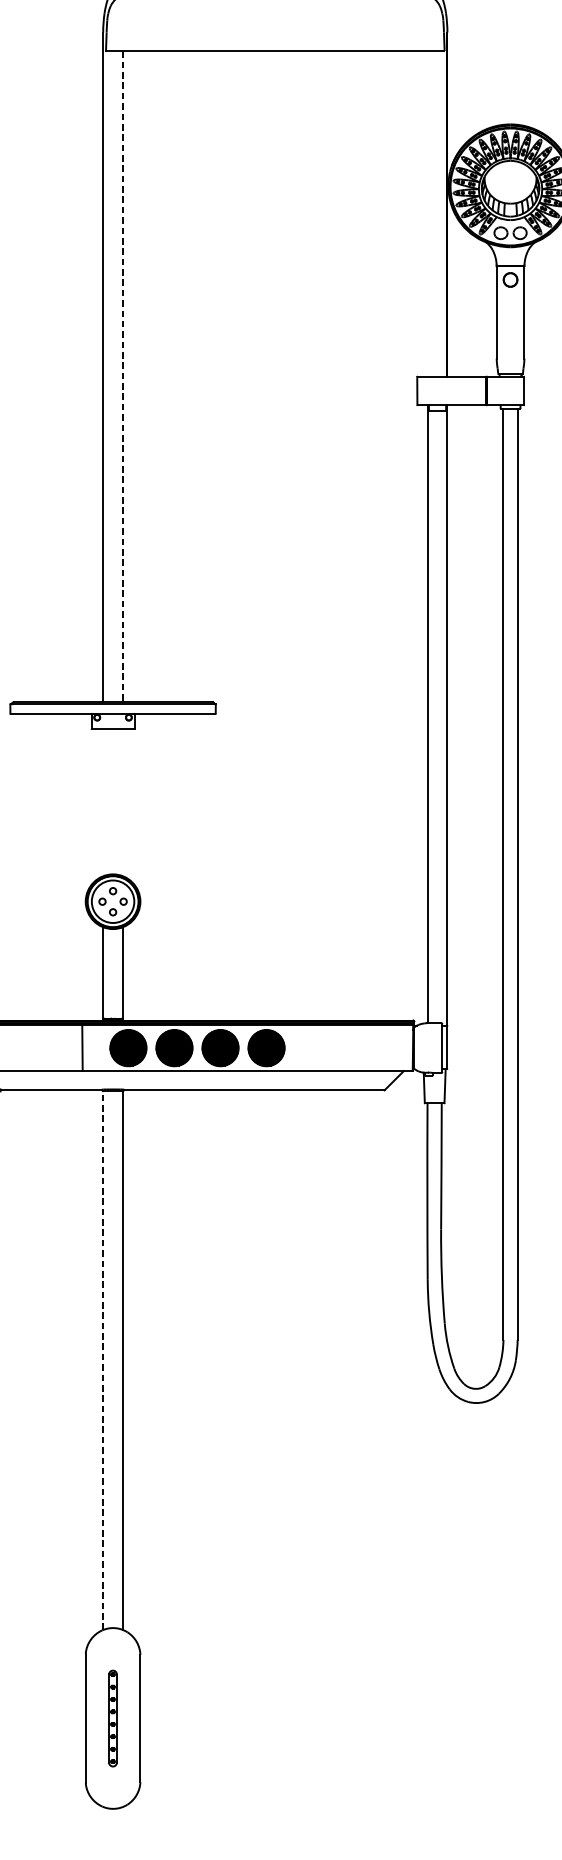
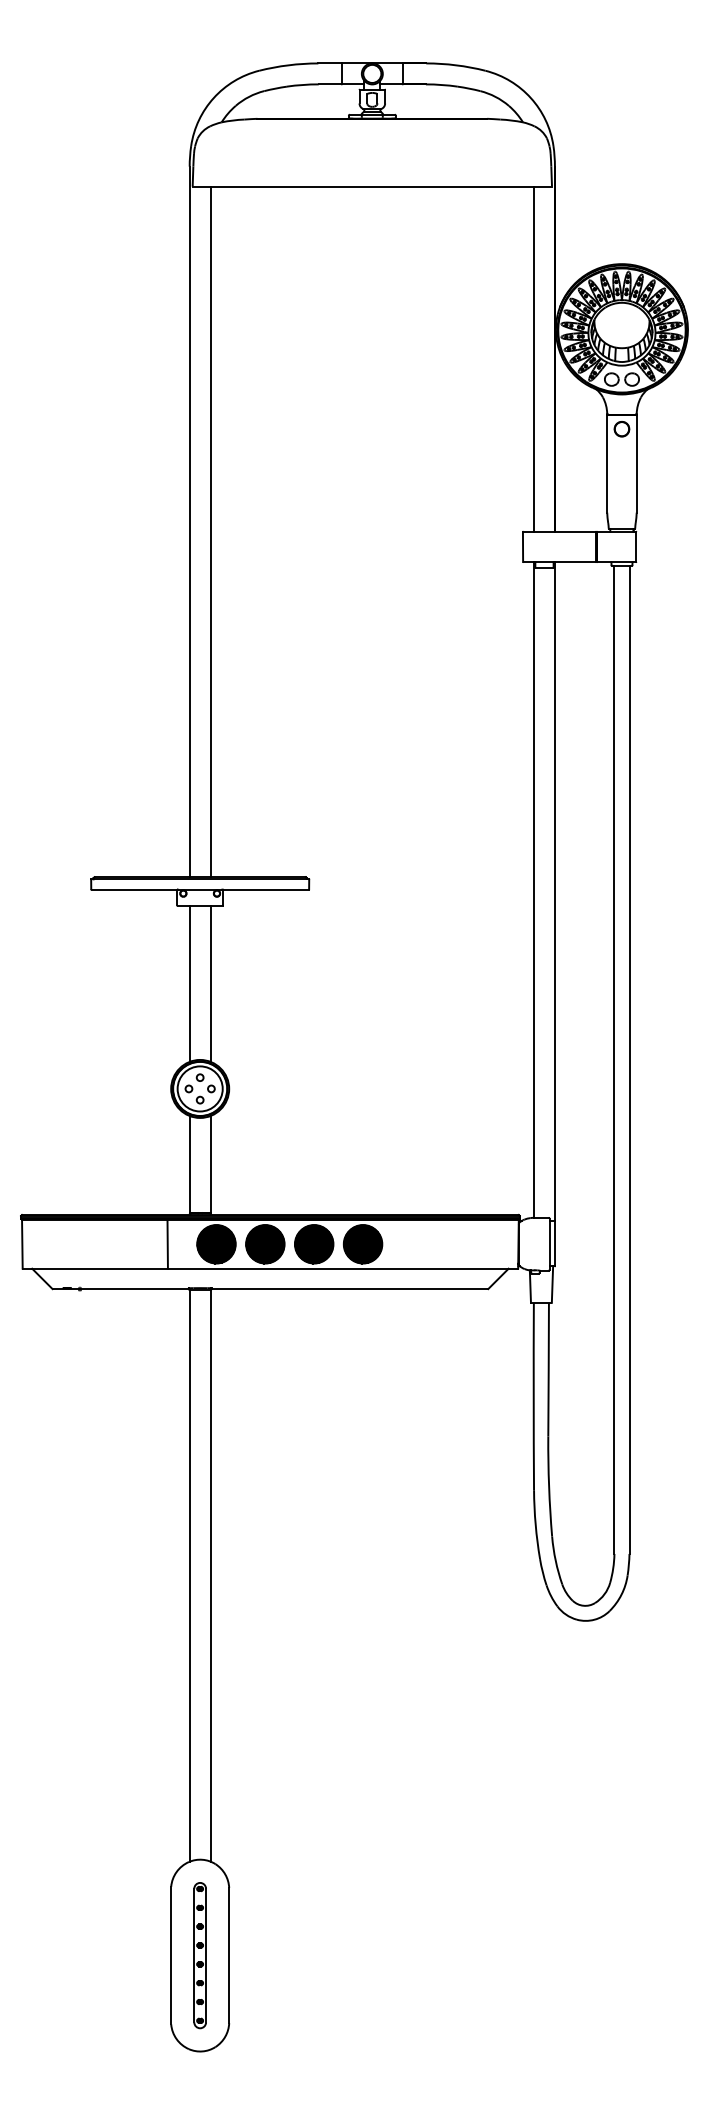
line: (428, 213) -> (534, 358), added
line: (122, 377) -> (210, 532), dashed -> solid
line: (103, 802) -> (189, 983), added
line: (122, 802) -> (210, 983), added
line: (103, 1360) -> (189, 1575), dashed -> solid
part: (112, 1718) -> (199, 1955), size x1.43

